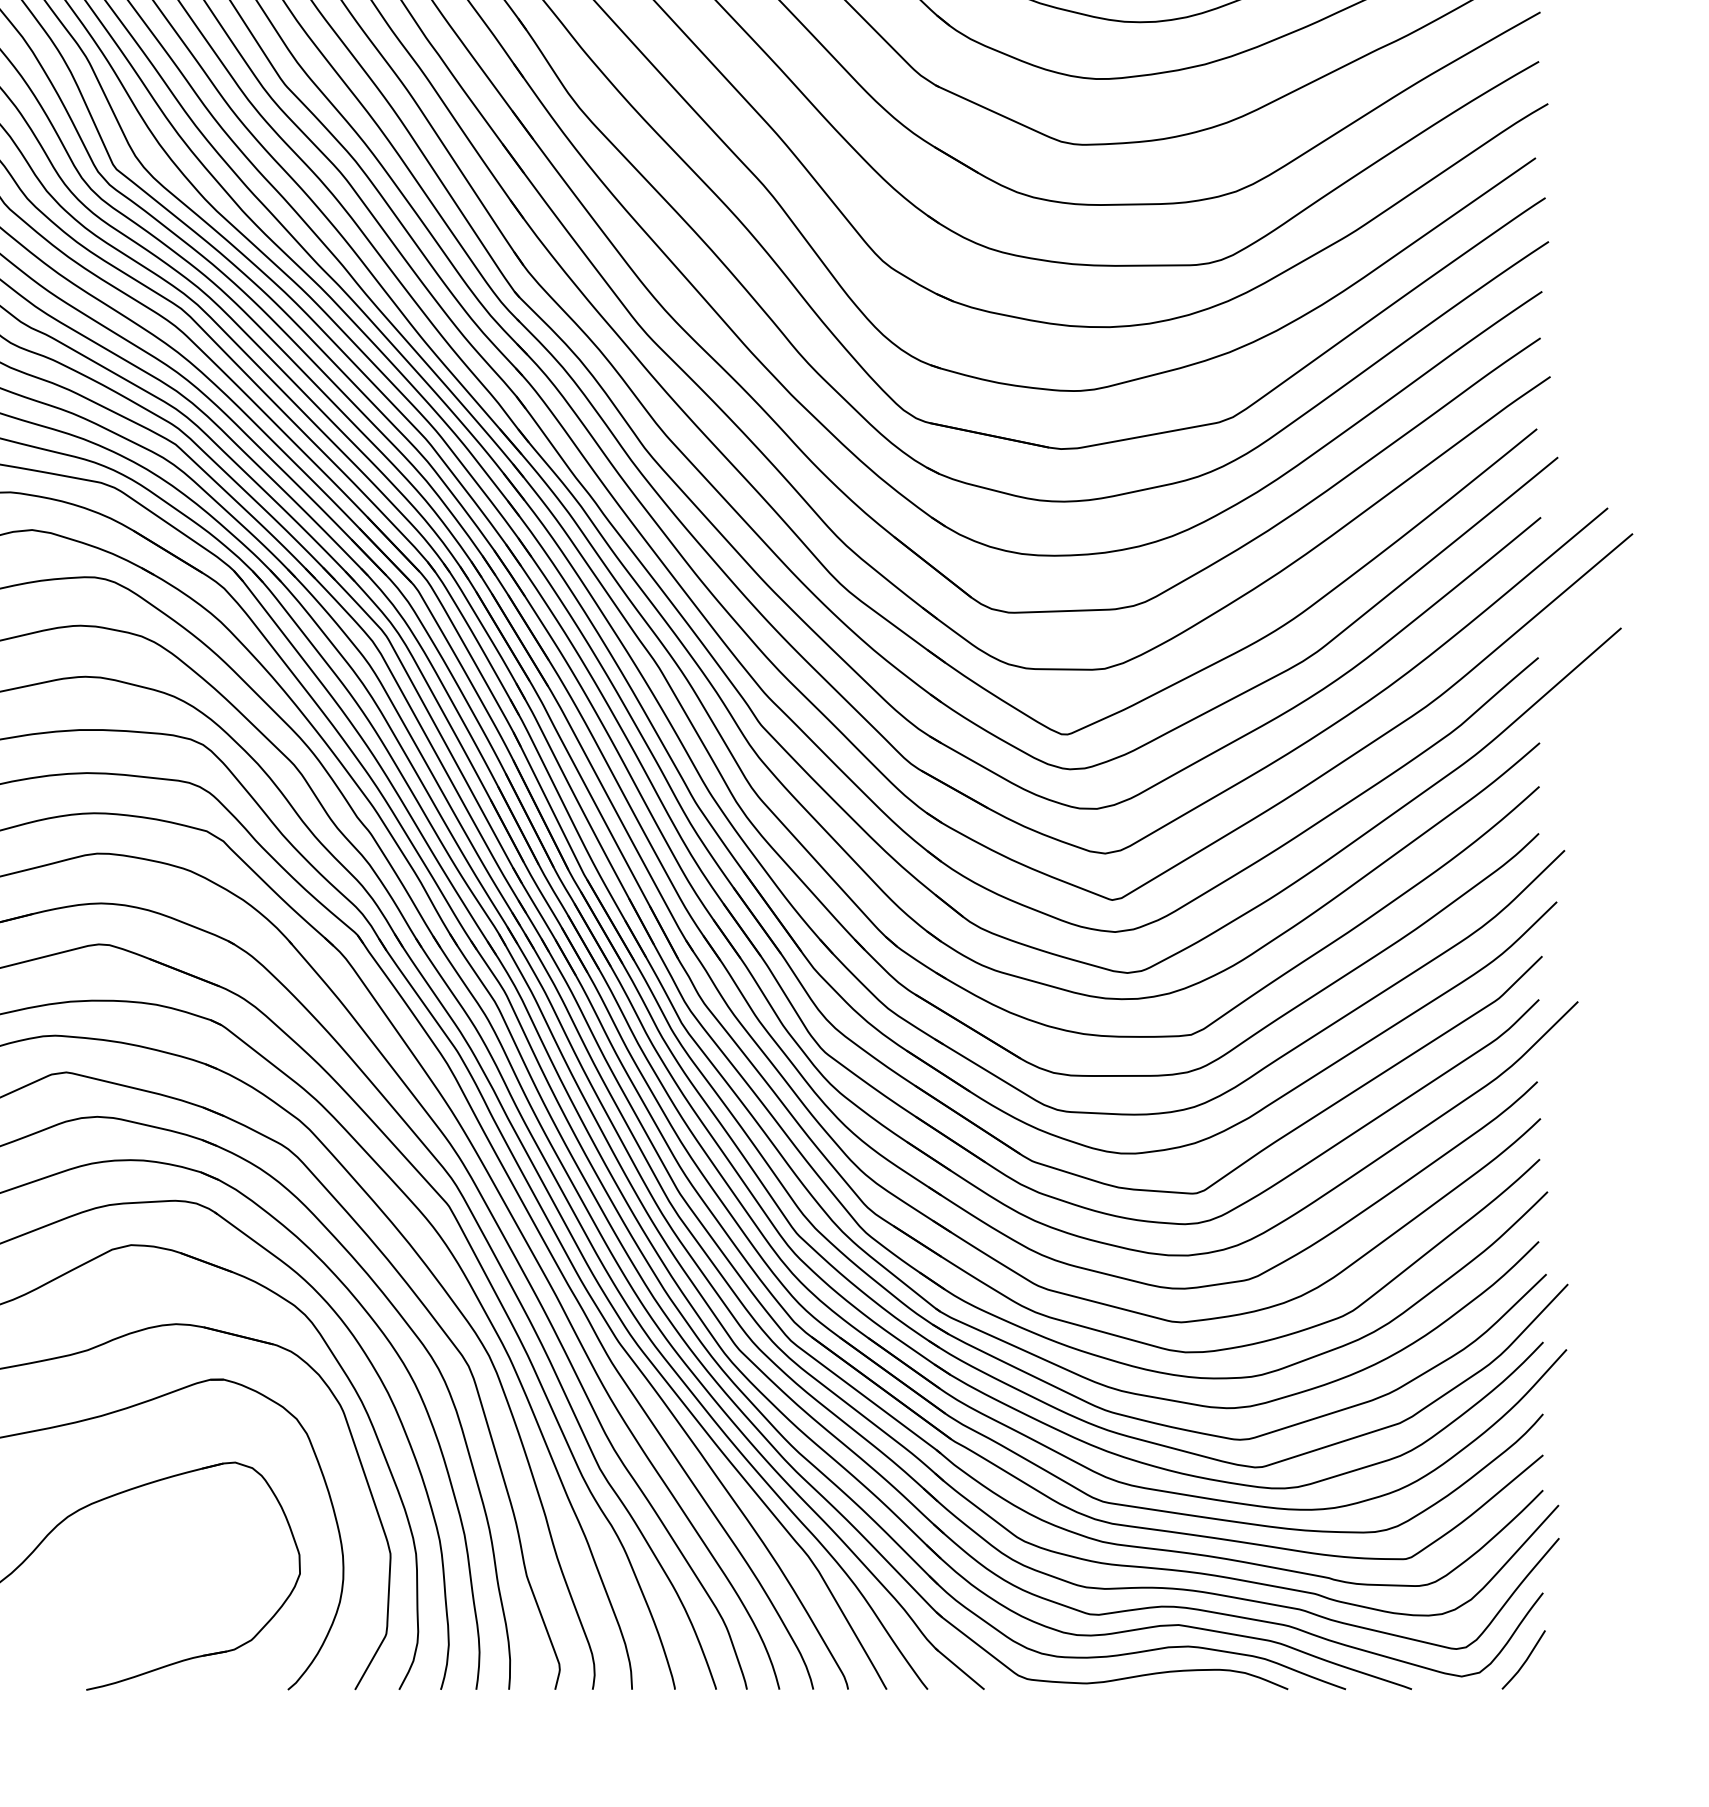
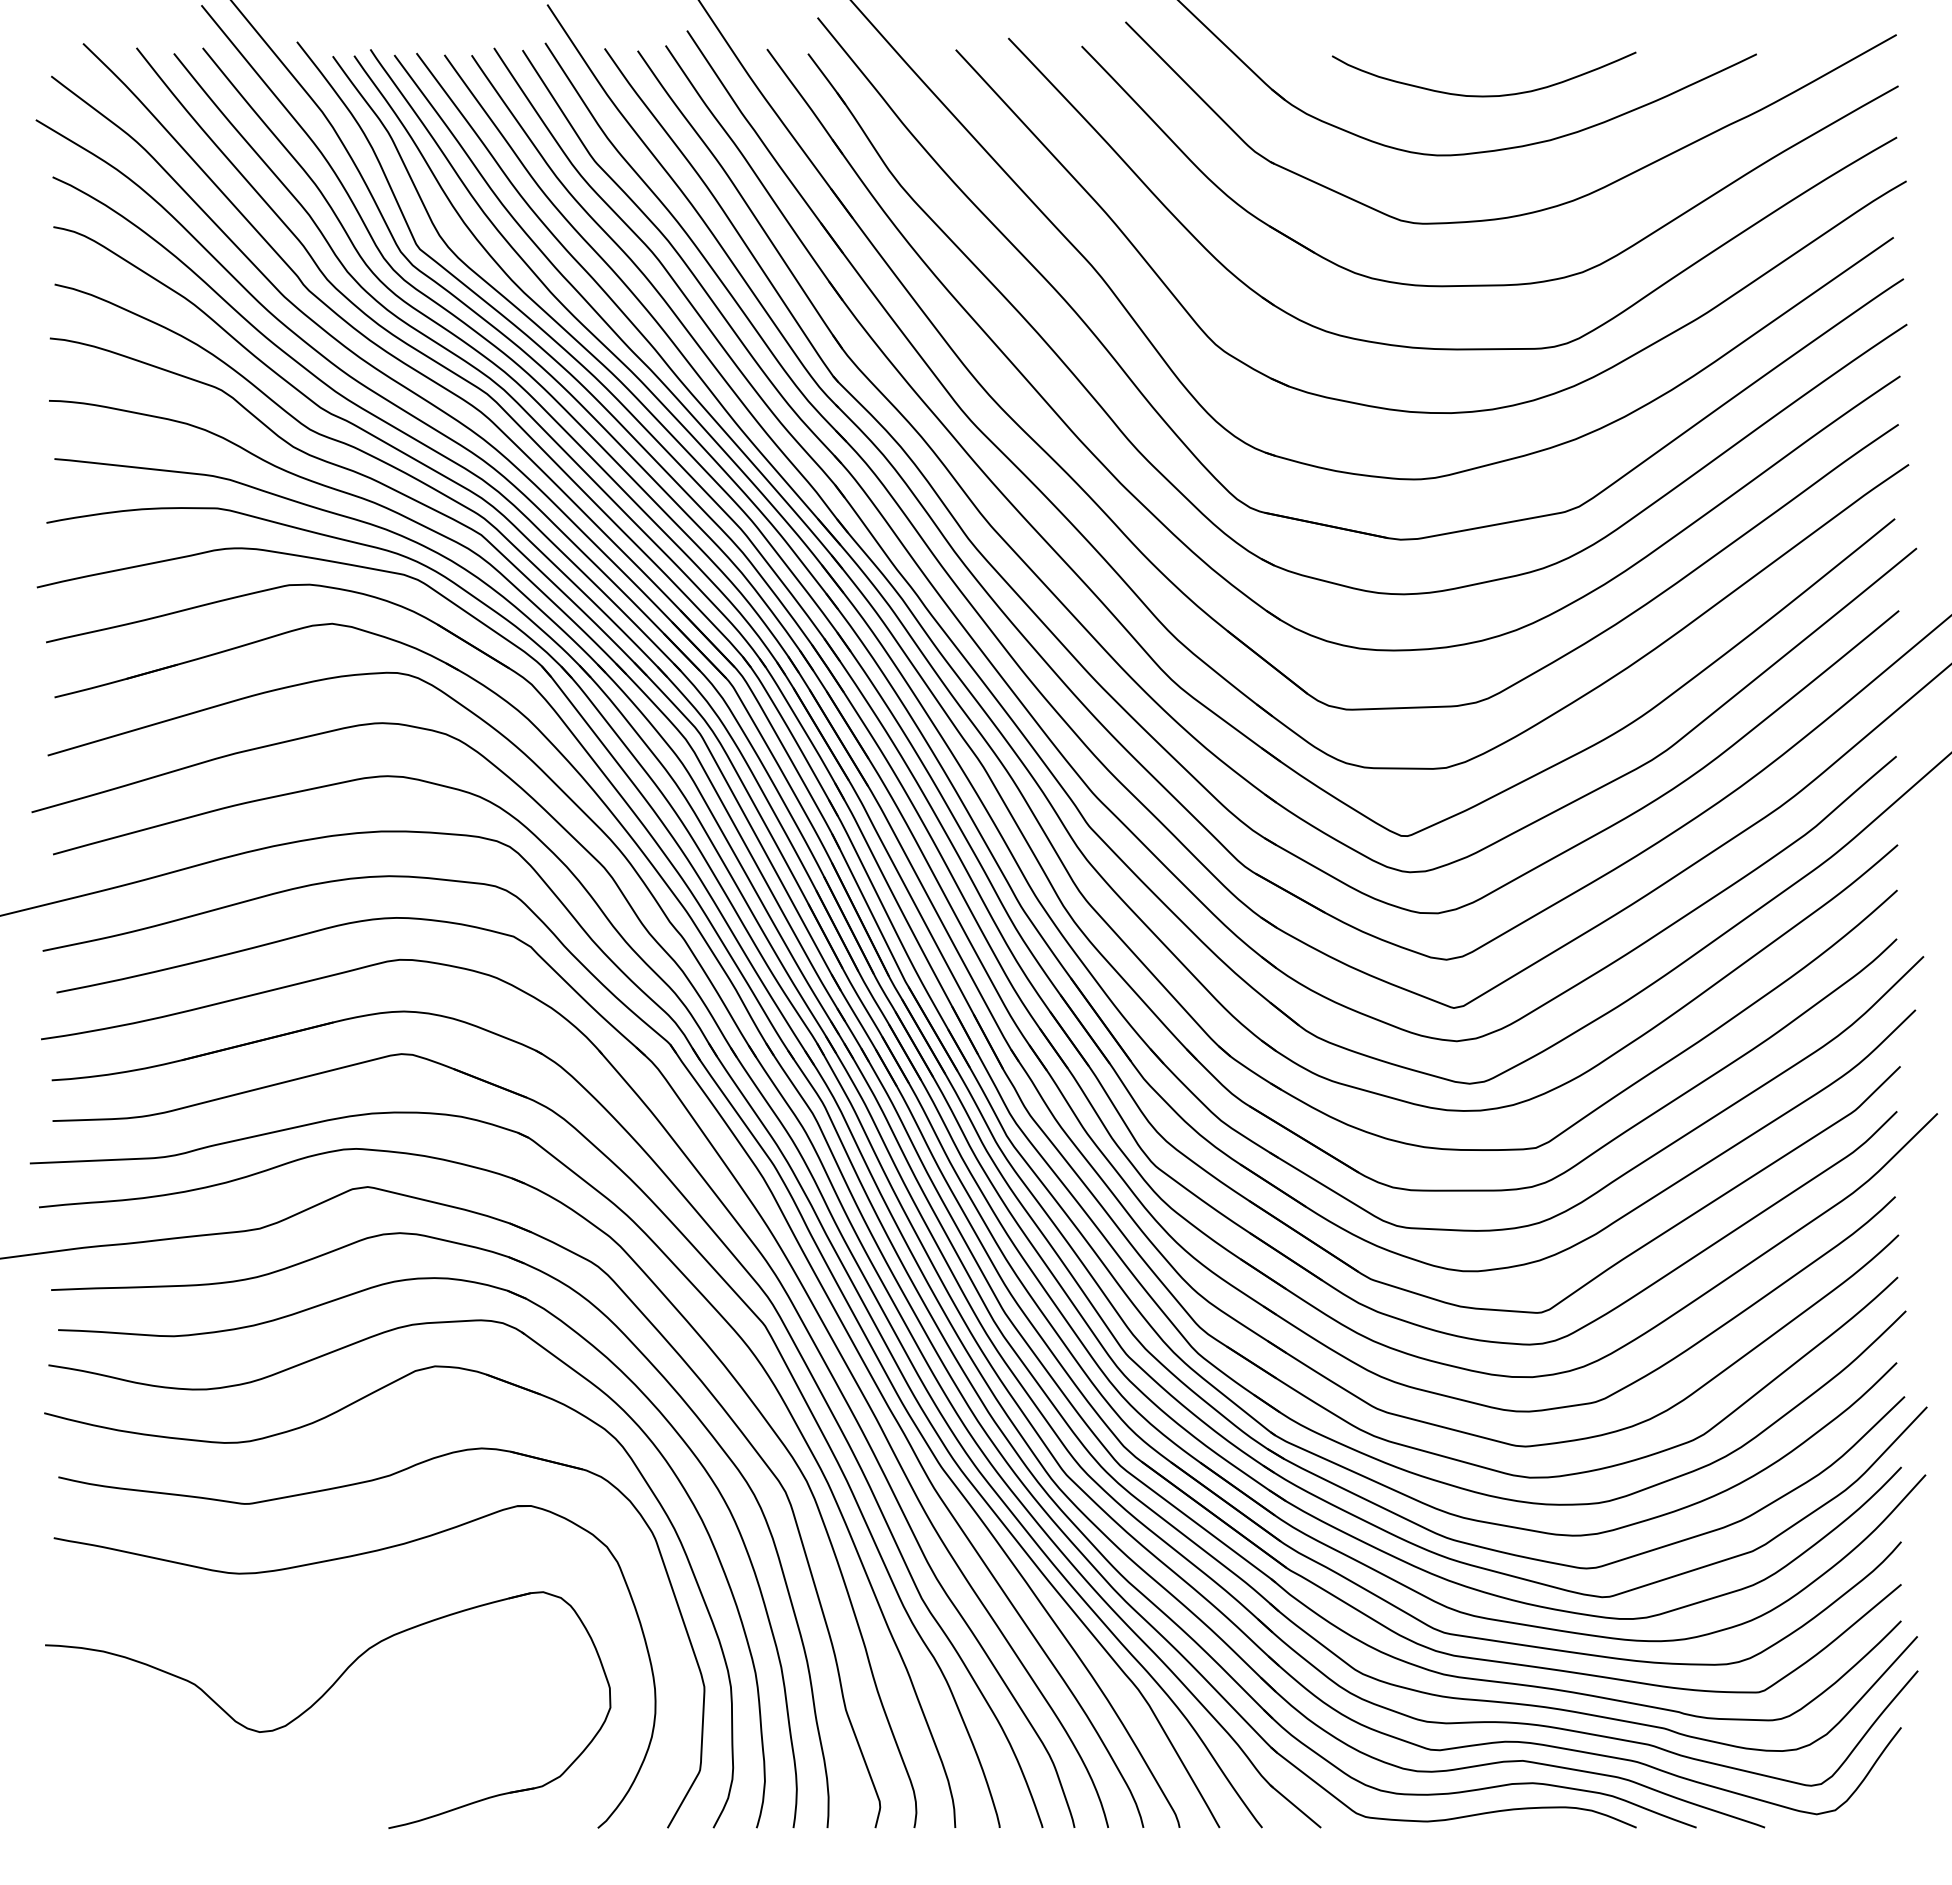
curve: (1525, 1660) -> (1882, 1797), removed

